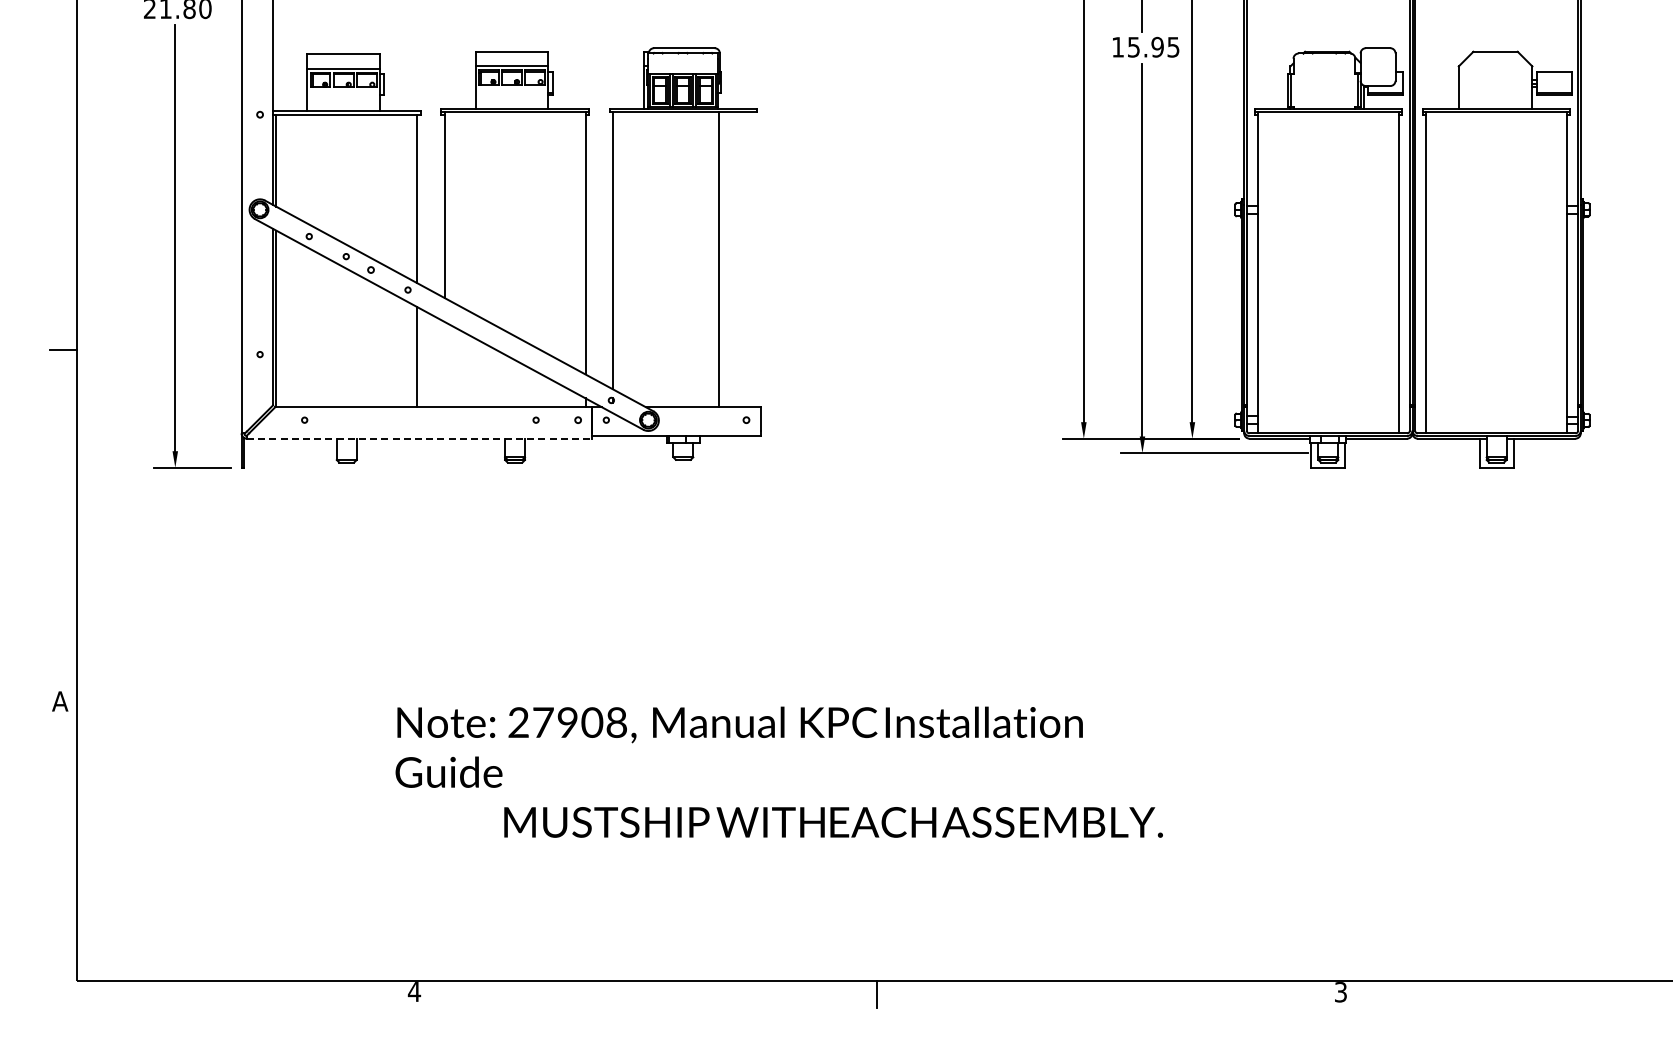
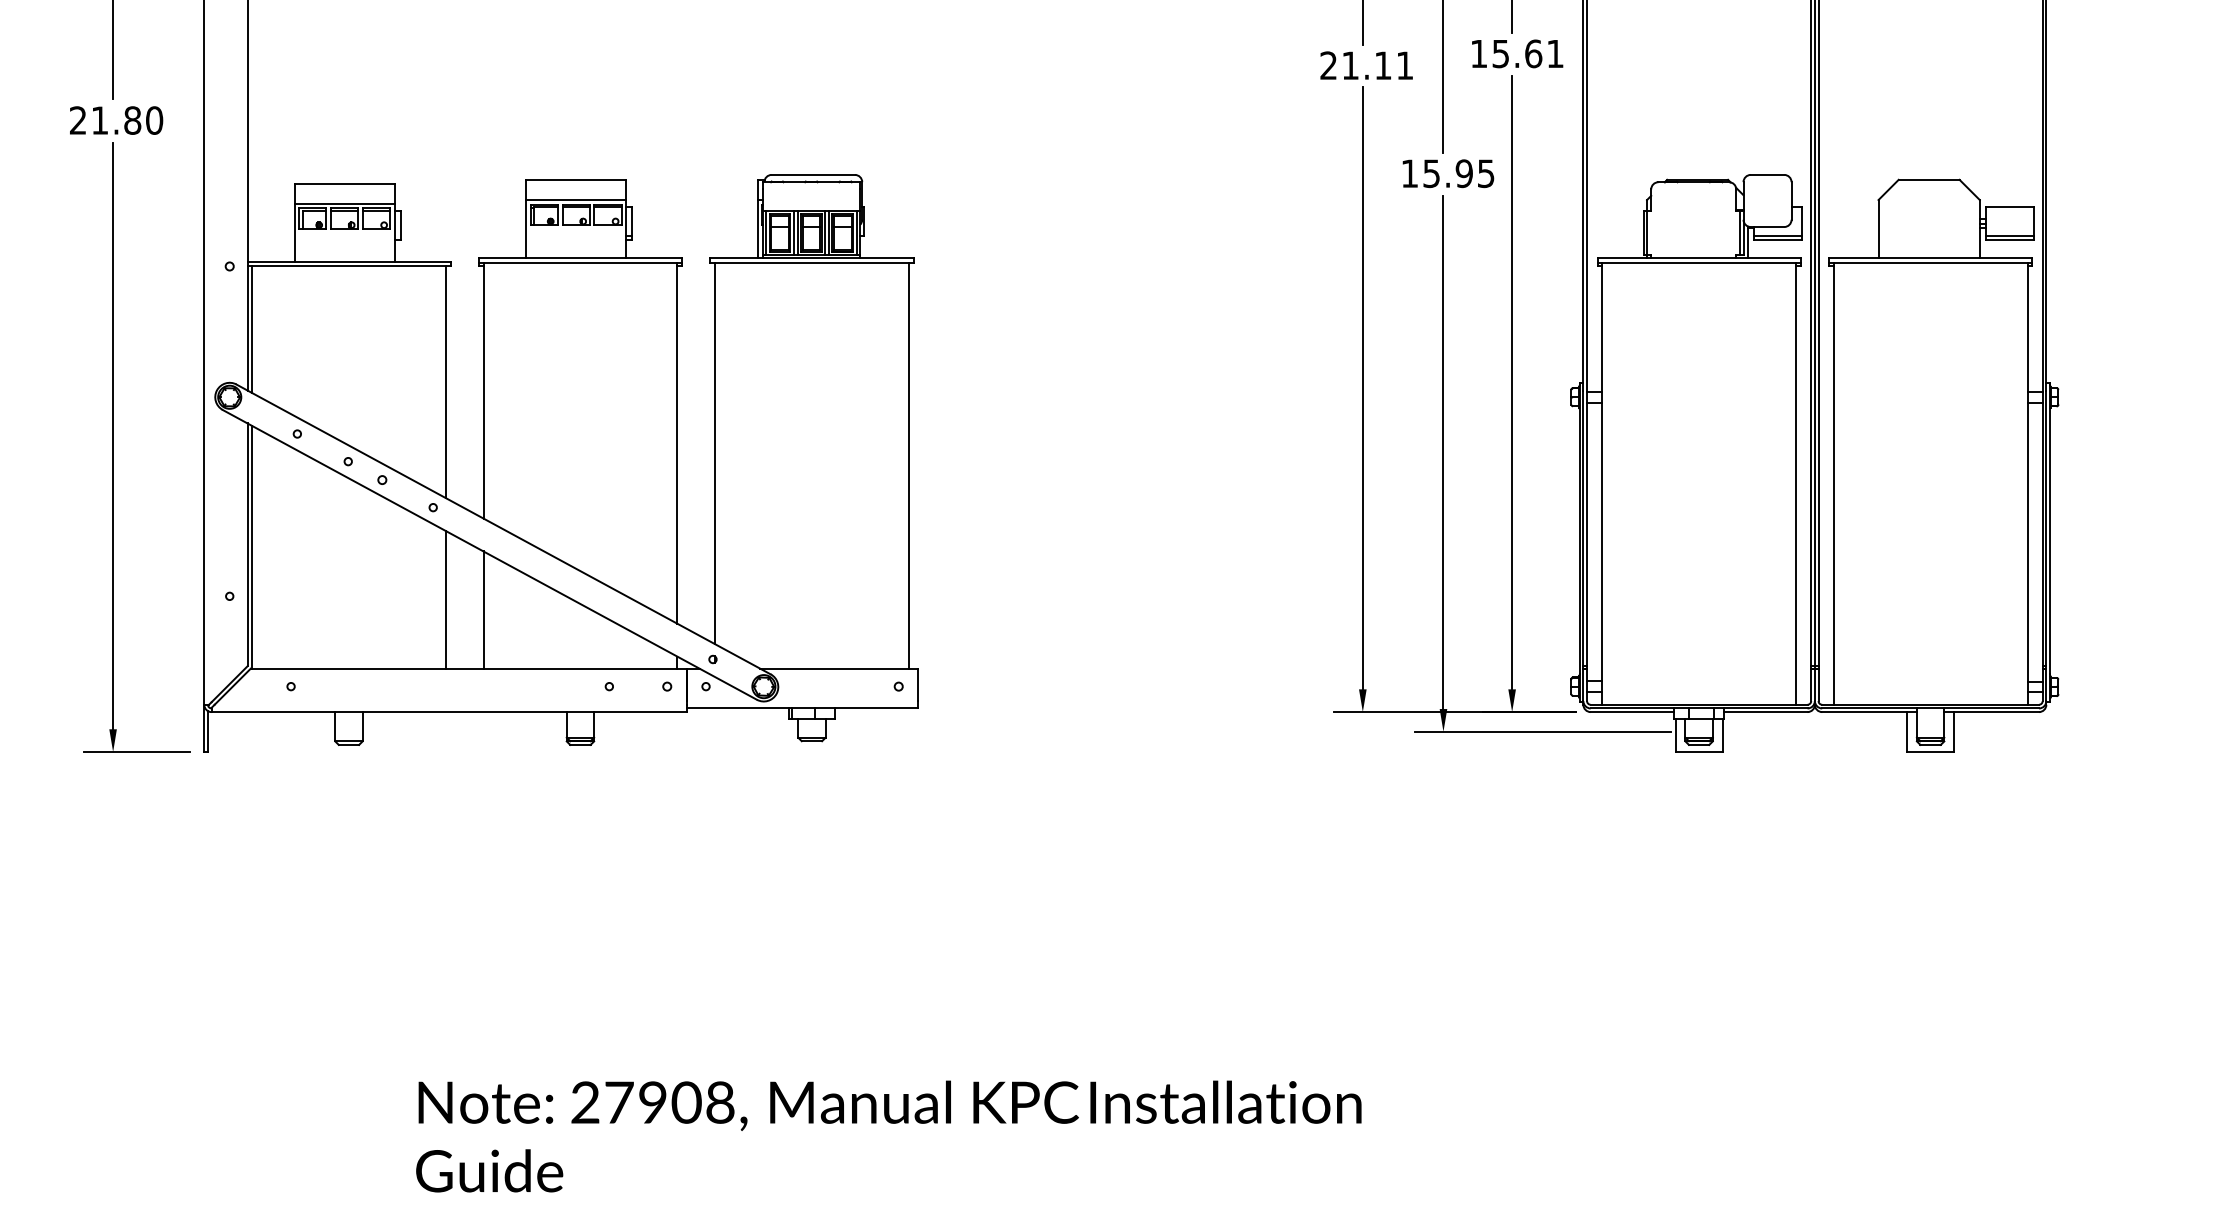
line: (718, 259) -> (908, 465), moved
line: (444, 364) -> (483, 610), added
line: (419, 438) -> (449, 711), dashed -> solid

